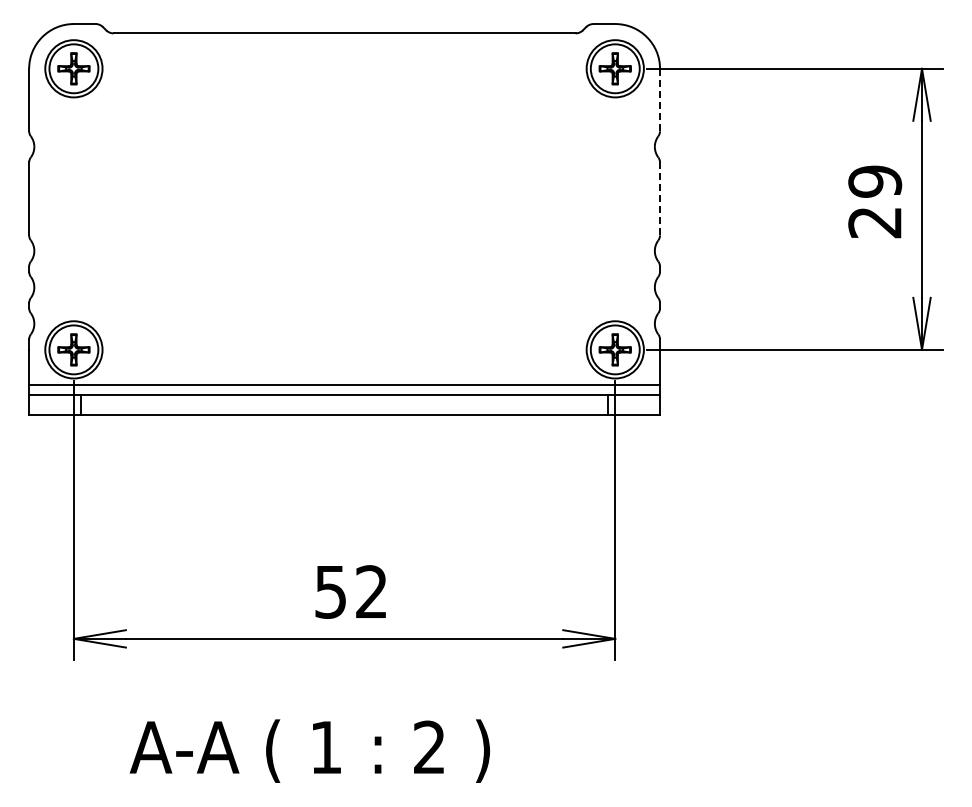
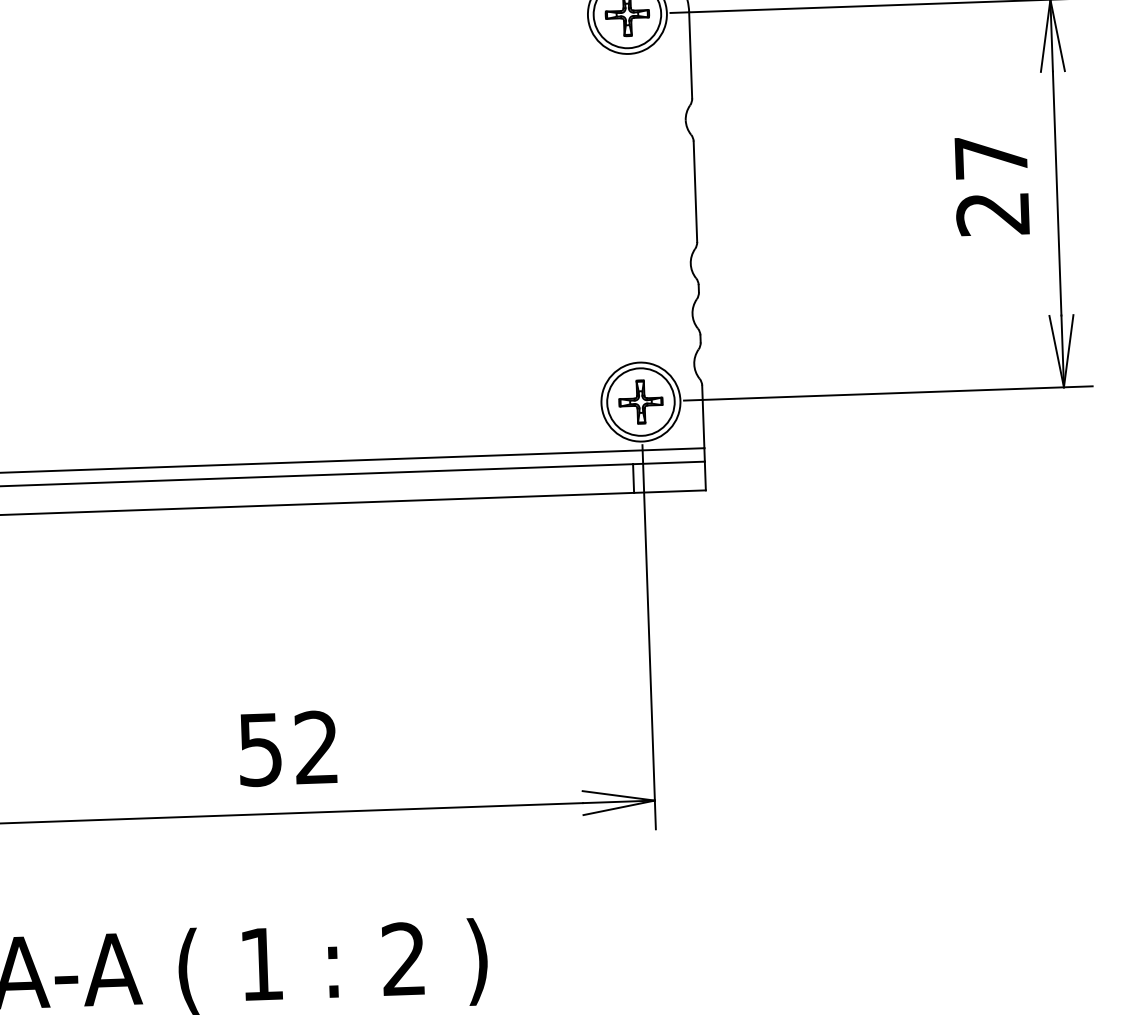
line: (660, 100) -> (691, 56), dashed -> solid
text: (875, 181) -> (991, 157), 29 -> 27
line: (660, 199) -> (696, 192), dashed -> solid

